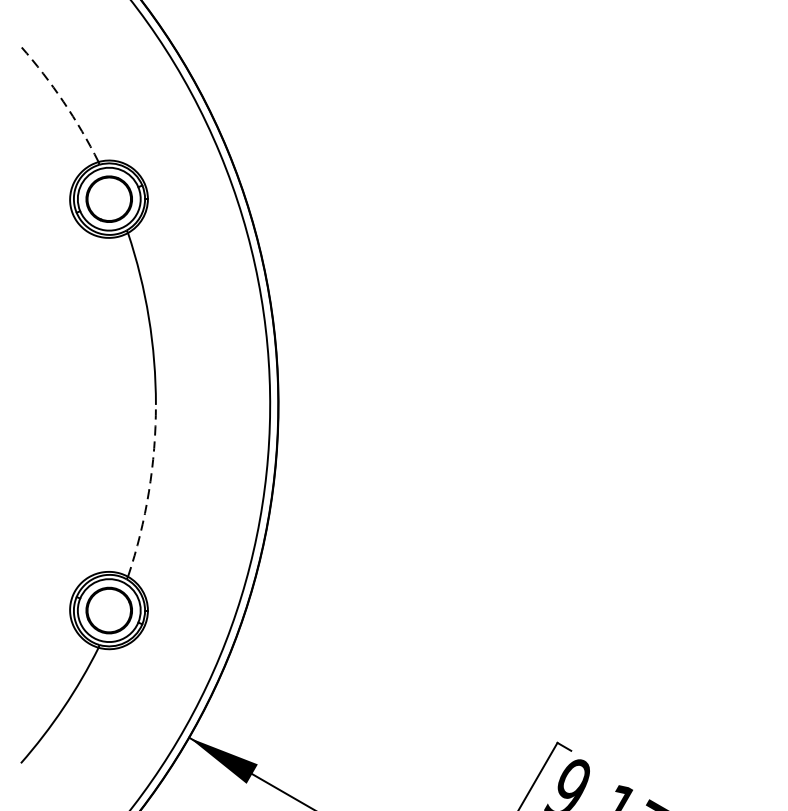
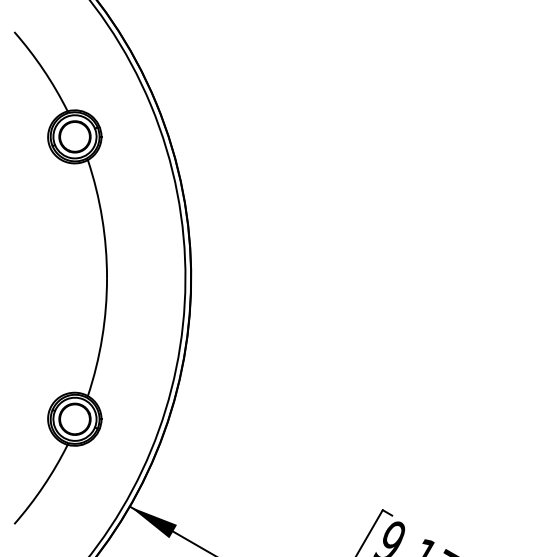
arc: (63, 101) -> (43, 69), dashed -> solid
arc: (149, 491) -> (102, 337), dashed -> solid

